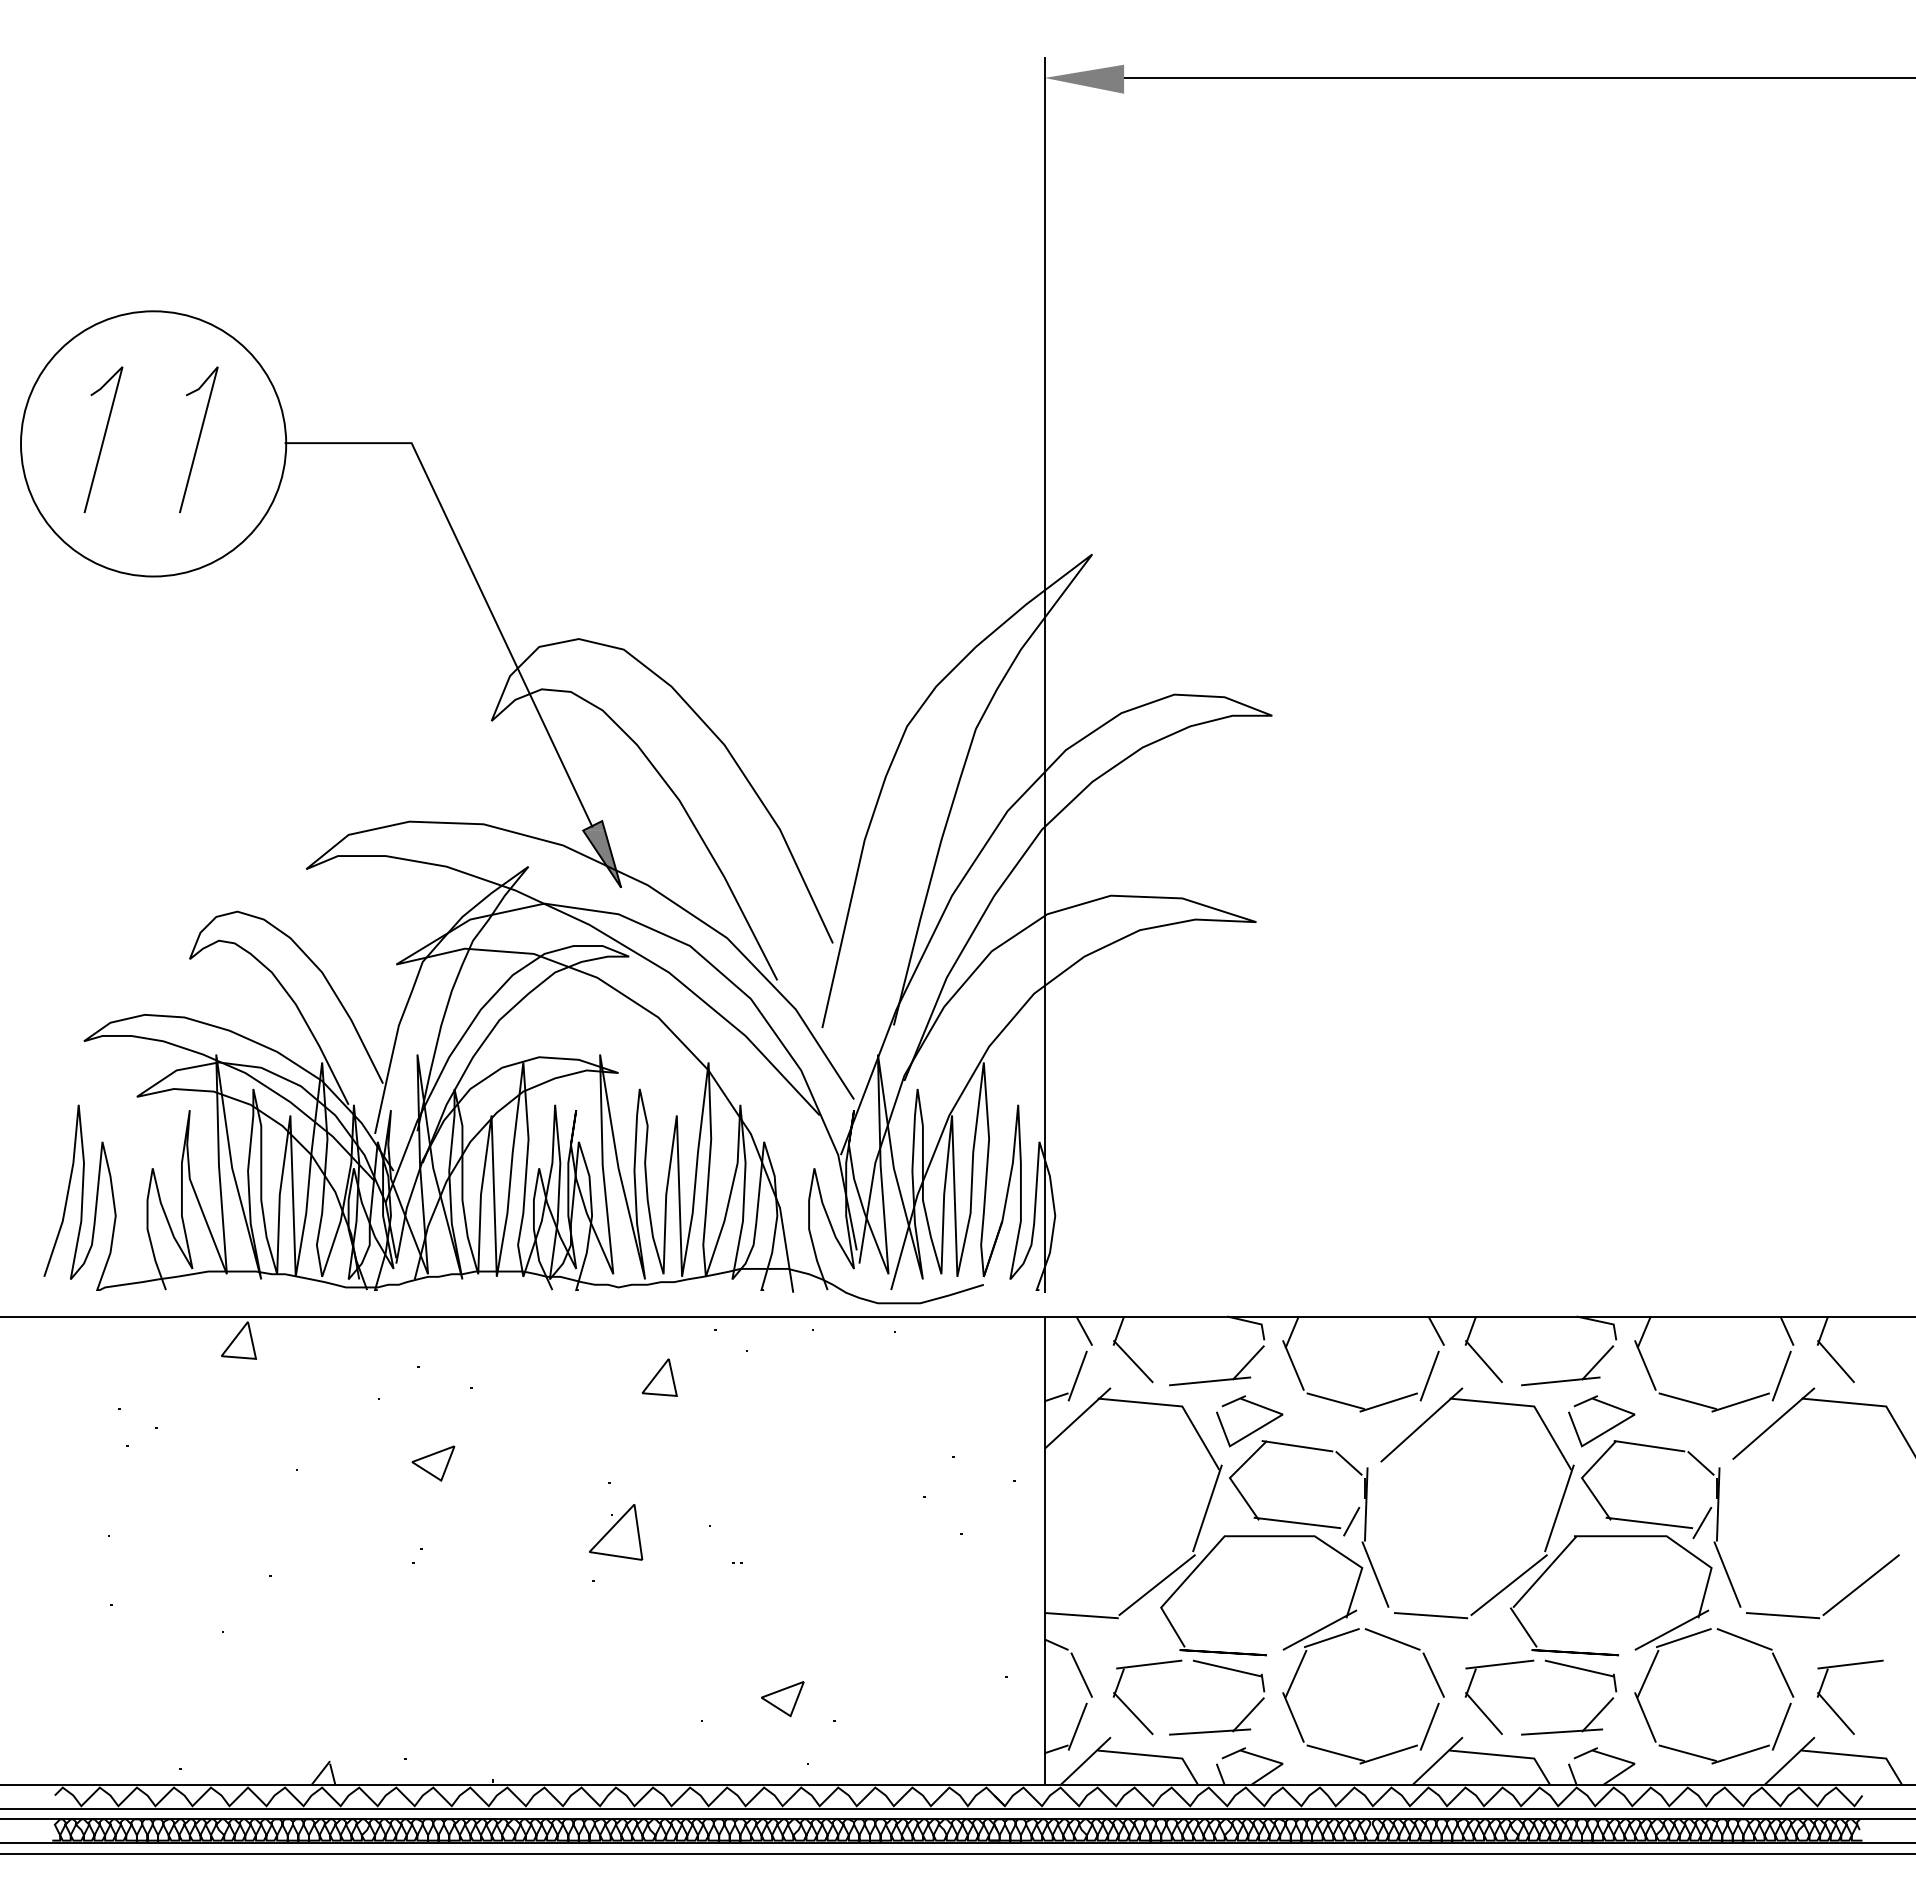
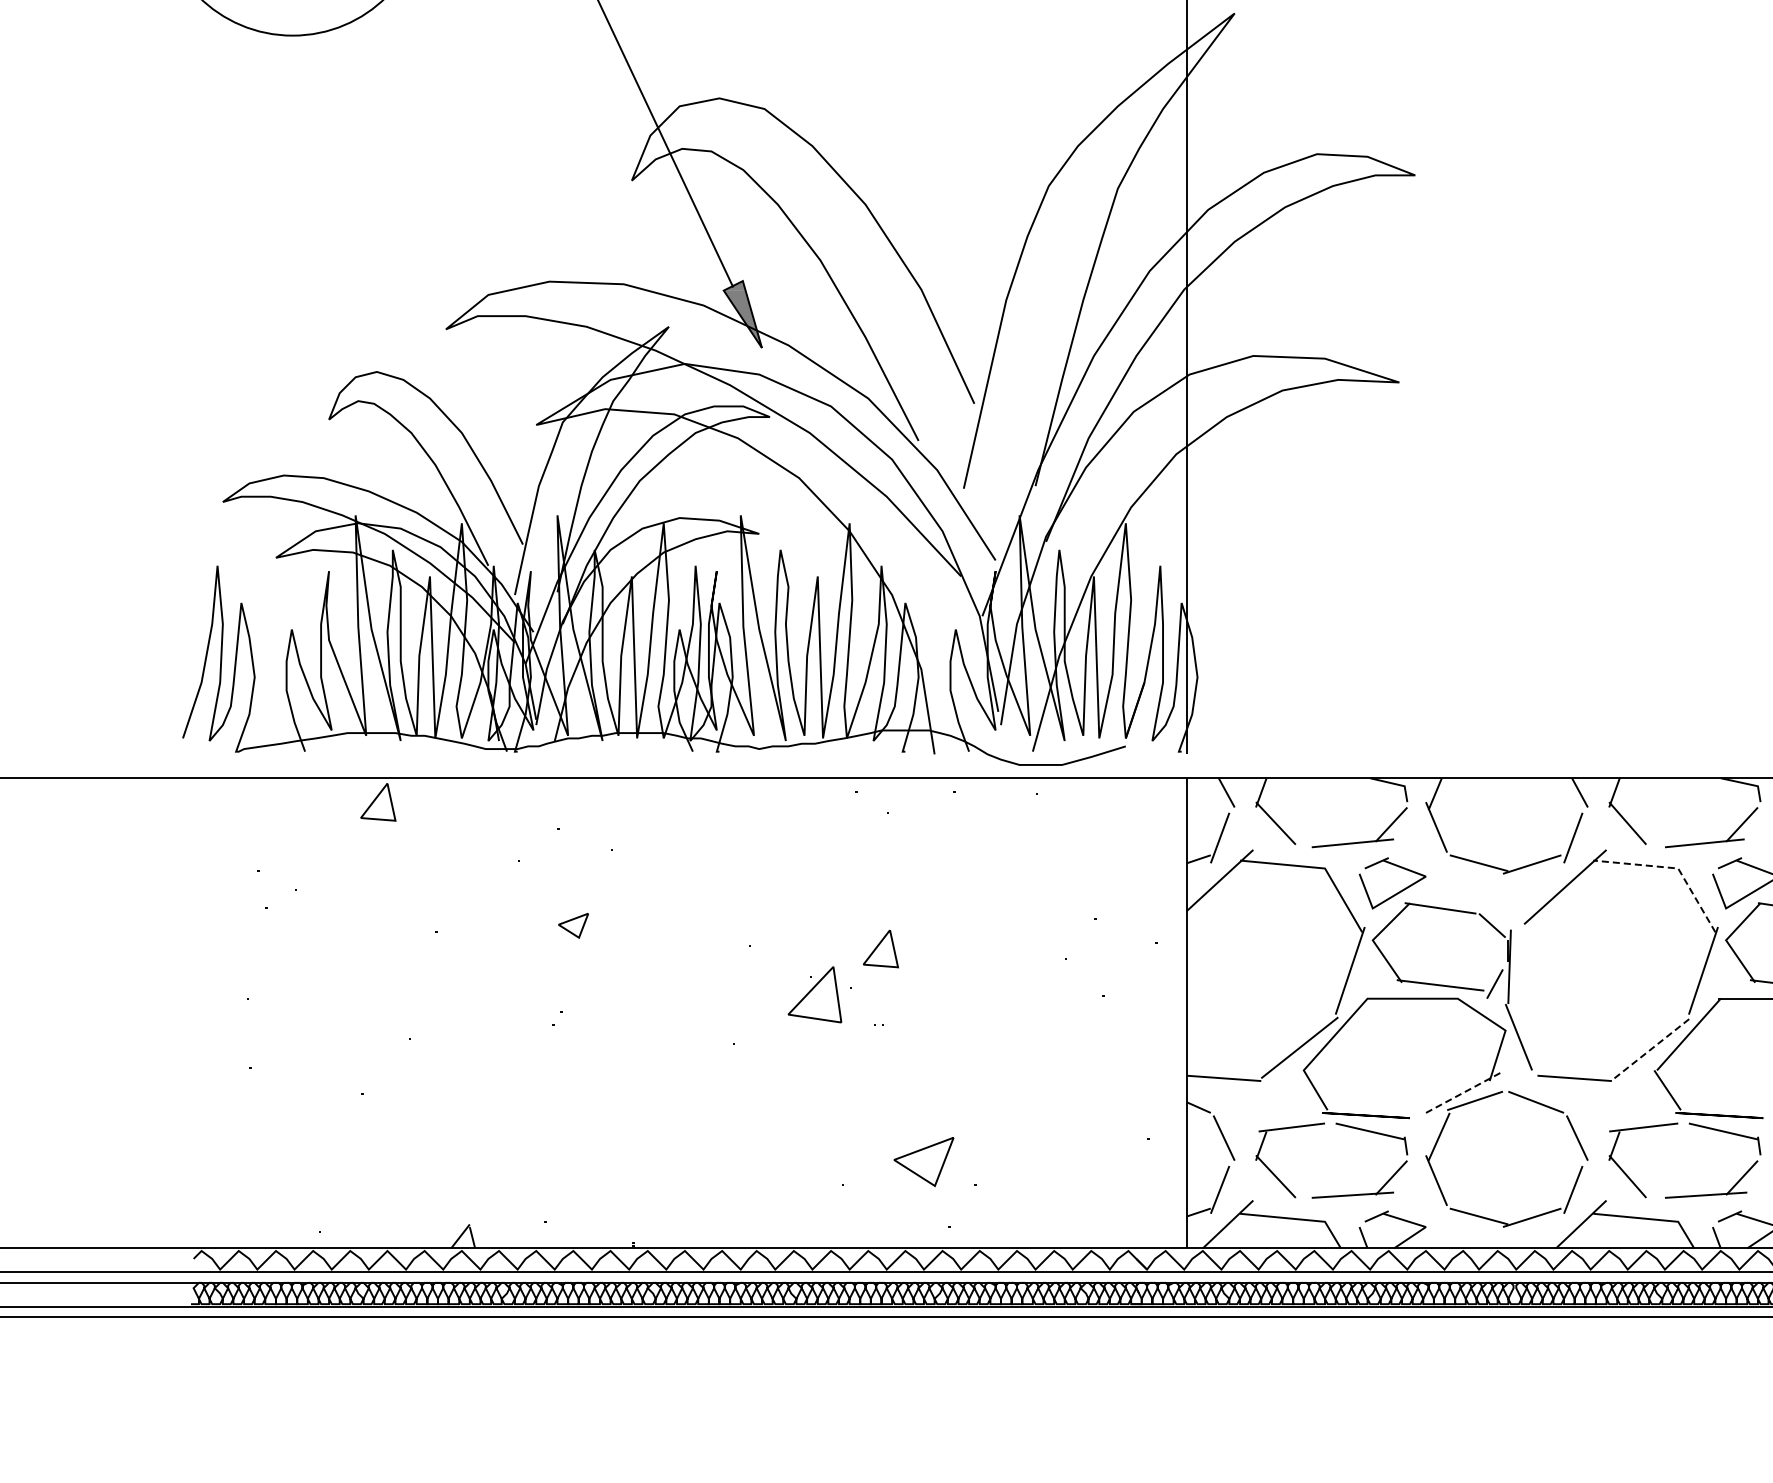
part: (659, 1377) -> (880, 948), moved
line: (1528, 1405) -> (1672, 867), solid -> dashed
part: (433, 1463) -> (573, 925), size x0.7
part: (616, 1532) -> (815, 994), moved
line: (1509, 1585) -> (1653, 1048), solid -> dashed
line: (1319, 1630) -> (1462, 1093), solid -> dashed
part: (782, 1699) -> (923, 1162), size x1.4

